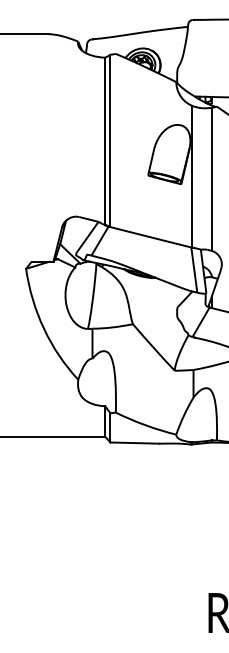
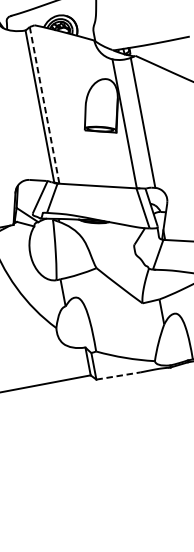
line: (110, 141) -> (44, 105), solid -> dashed
line: (135, 443) -> (119, 376), solid -> dashed

